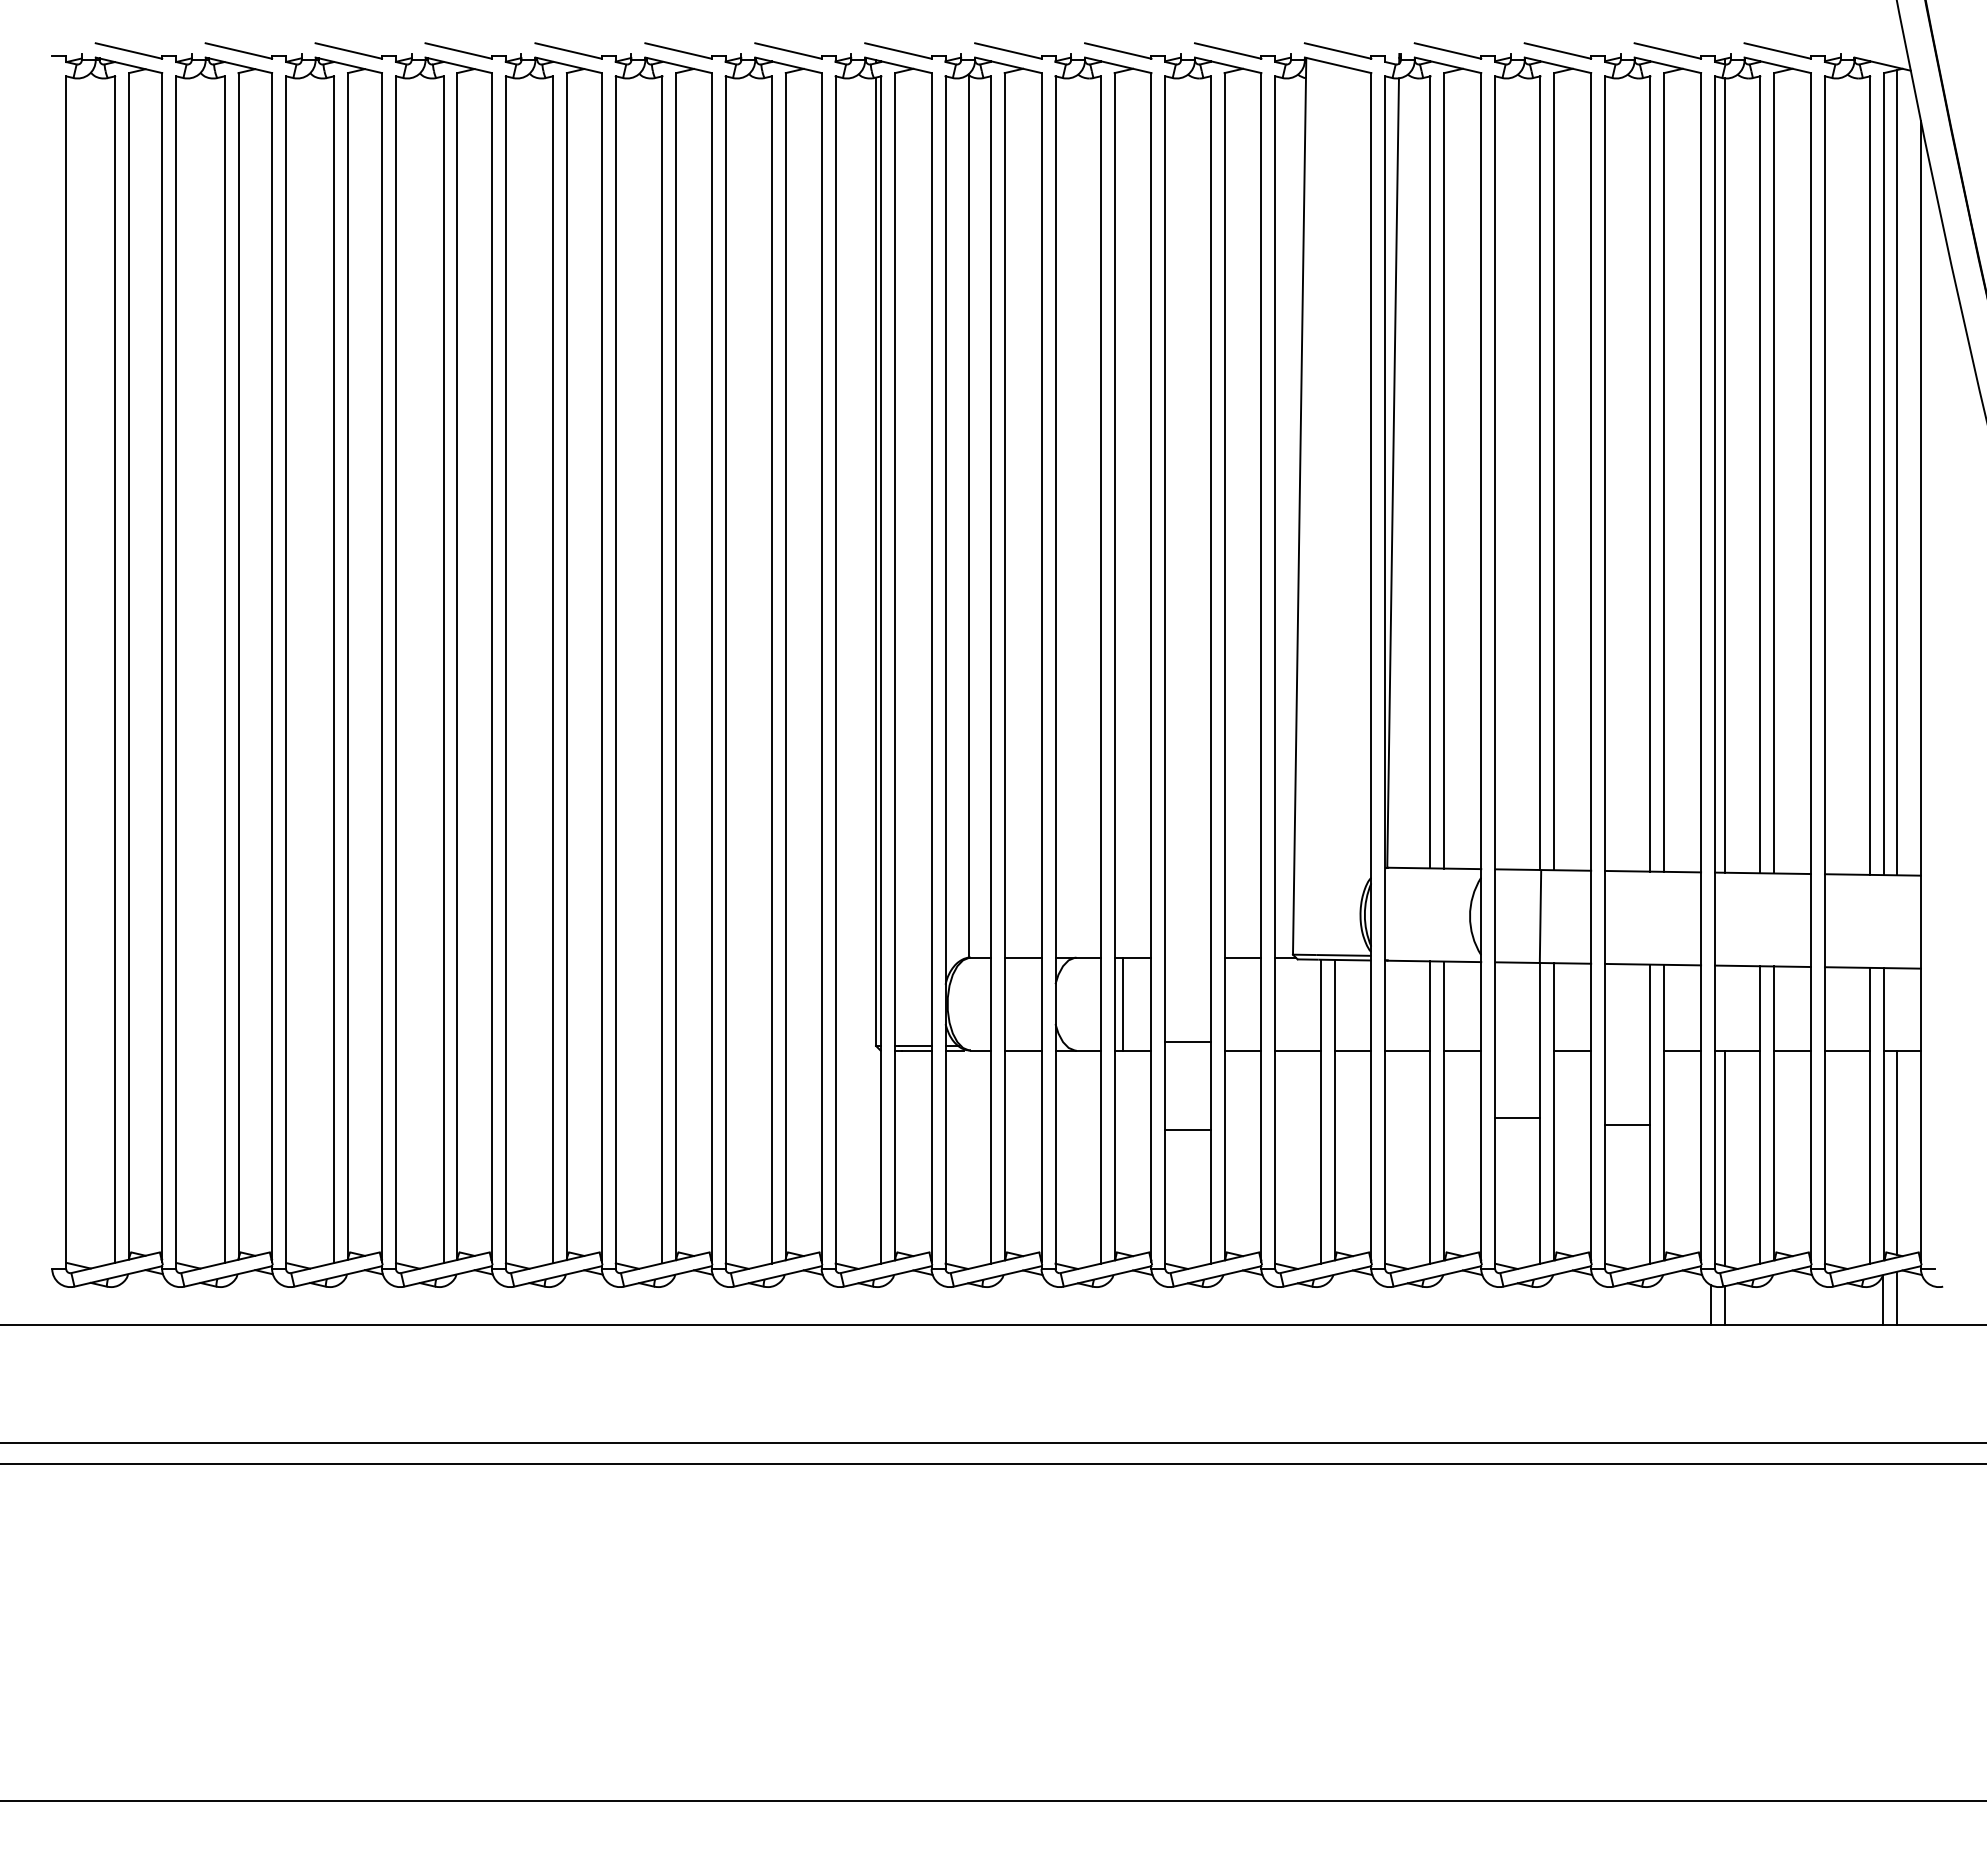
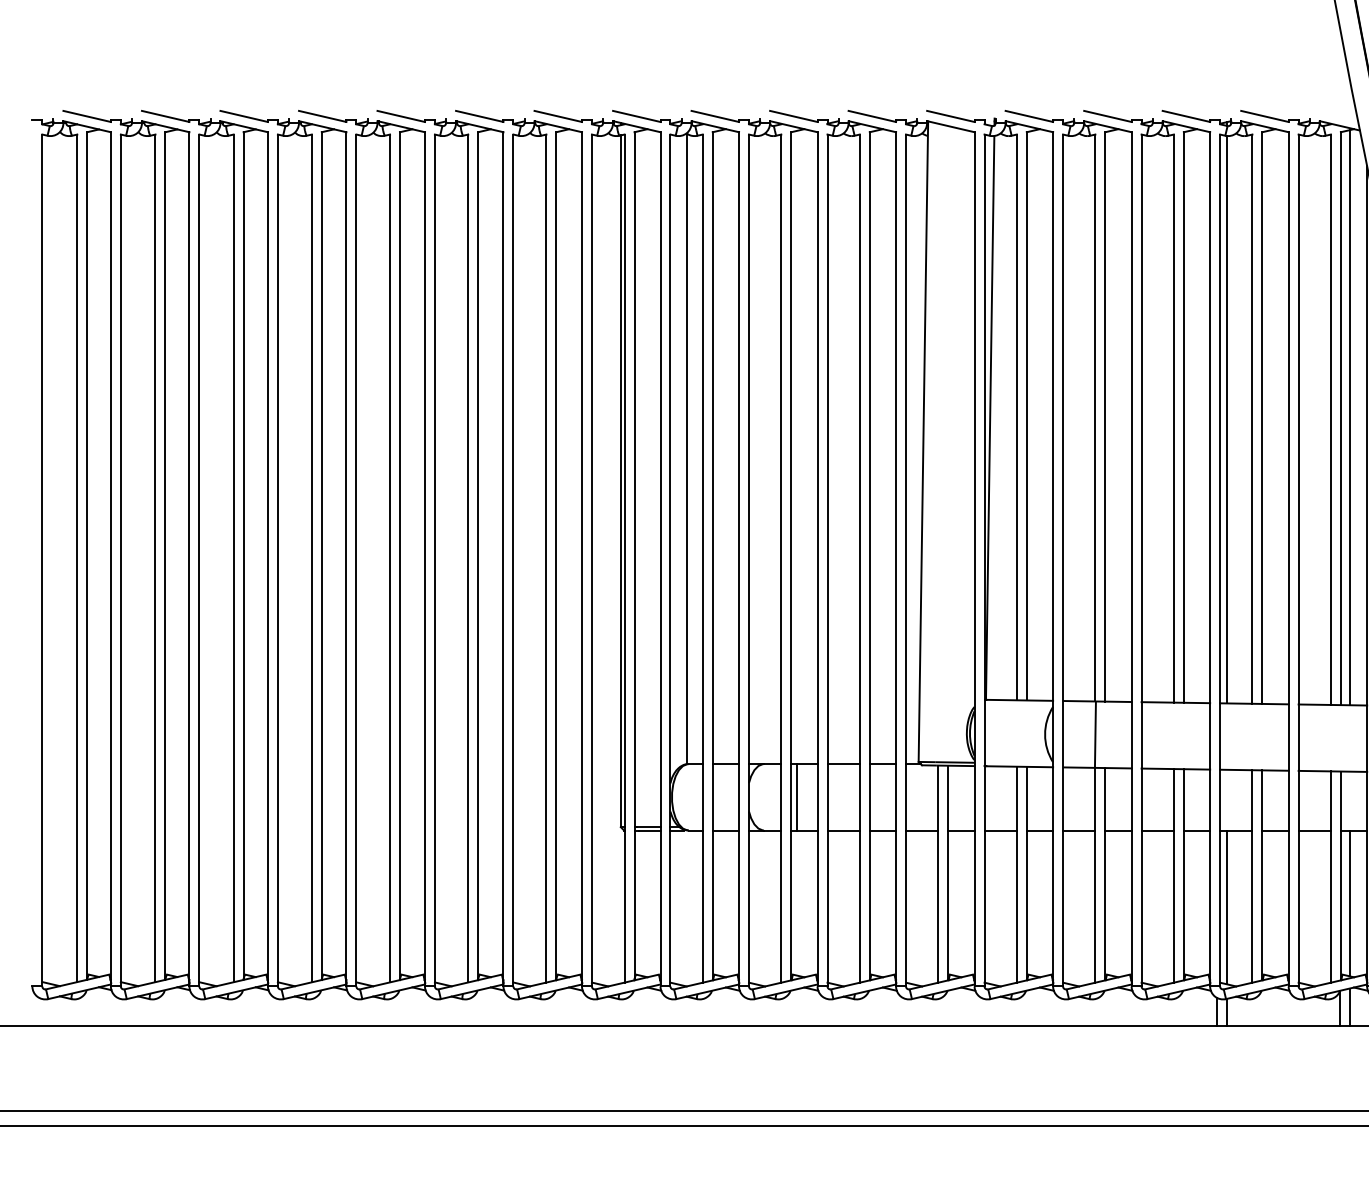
line: (1187, 1041) -> (843, 763), moved
line: (1517, 1117) -> (1079, 830), moved
line: (1627, 1124) -> (1157, 830), moved
line: (1187, 1129) -> (843, 830), moved

